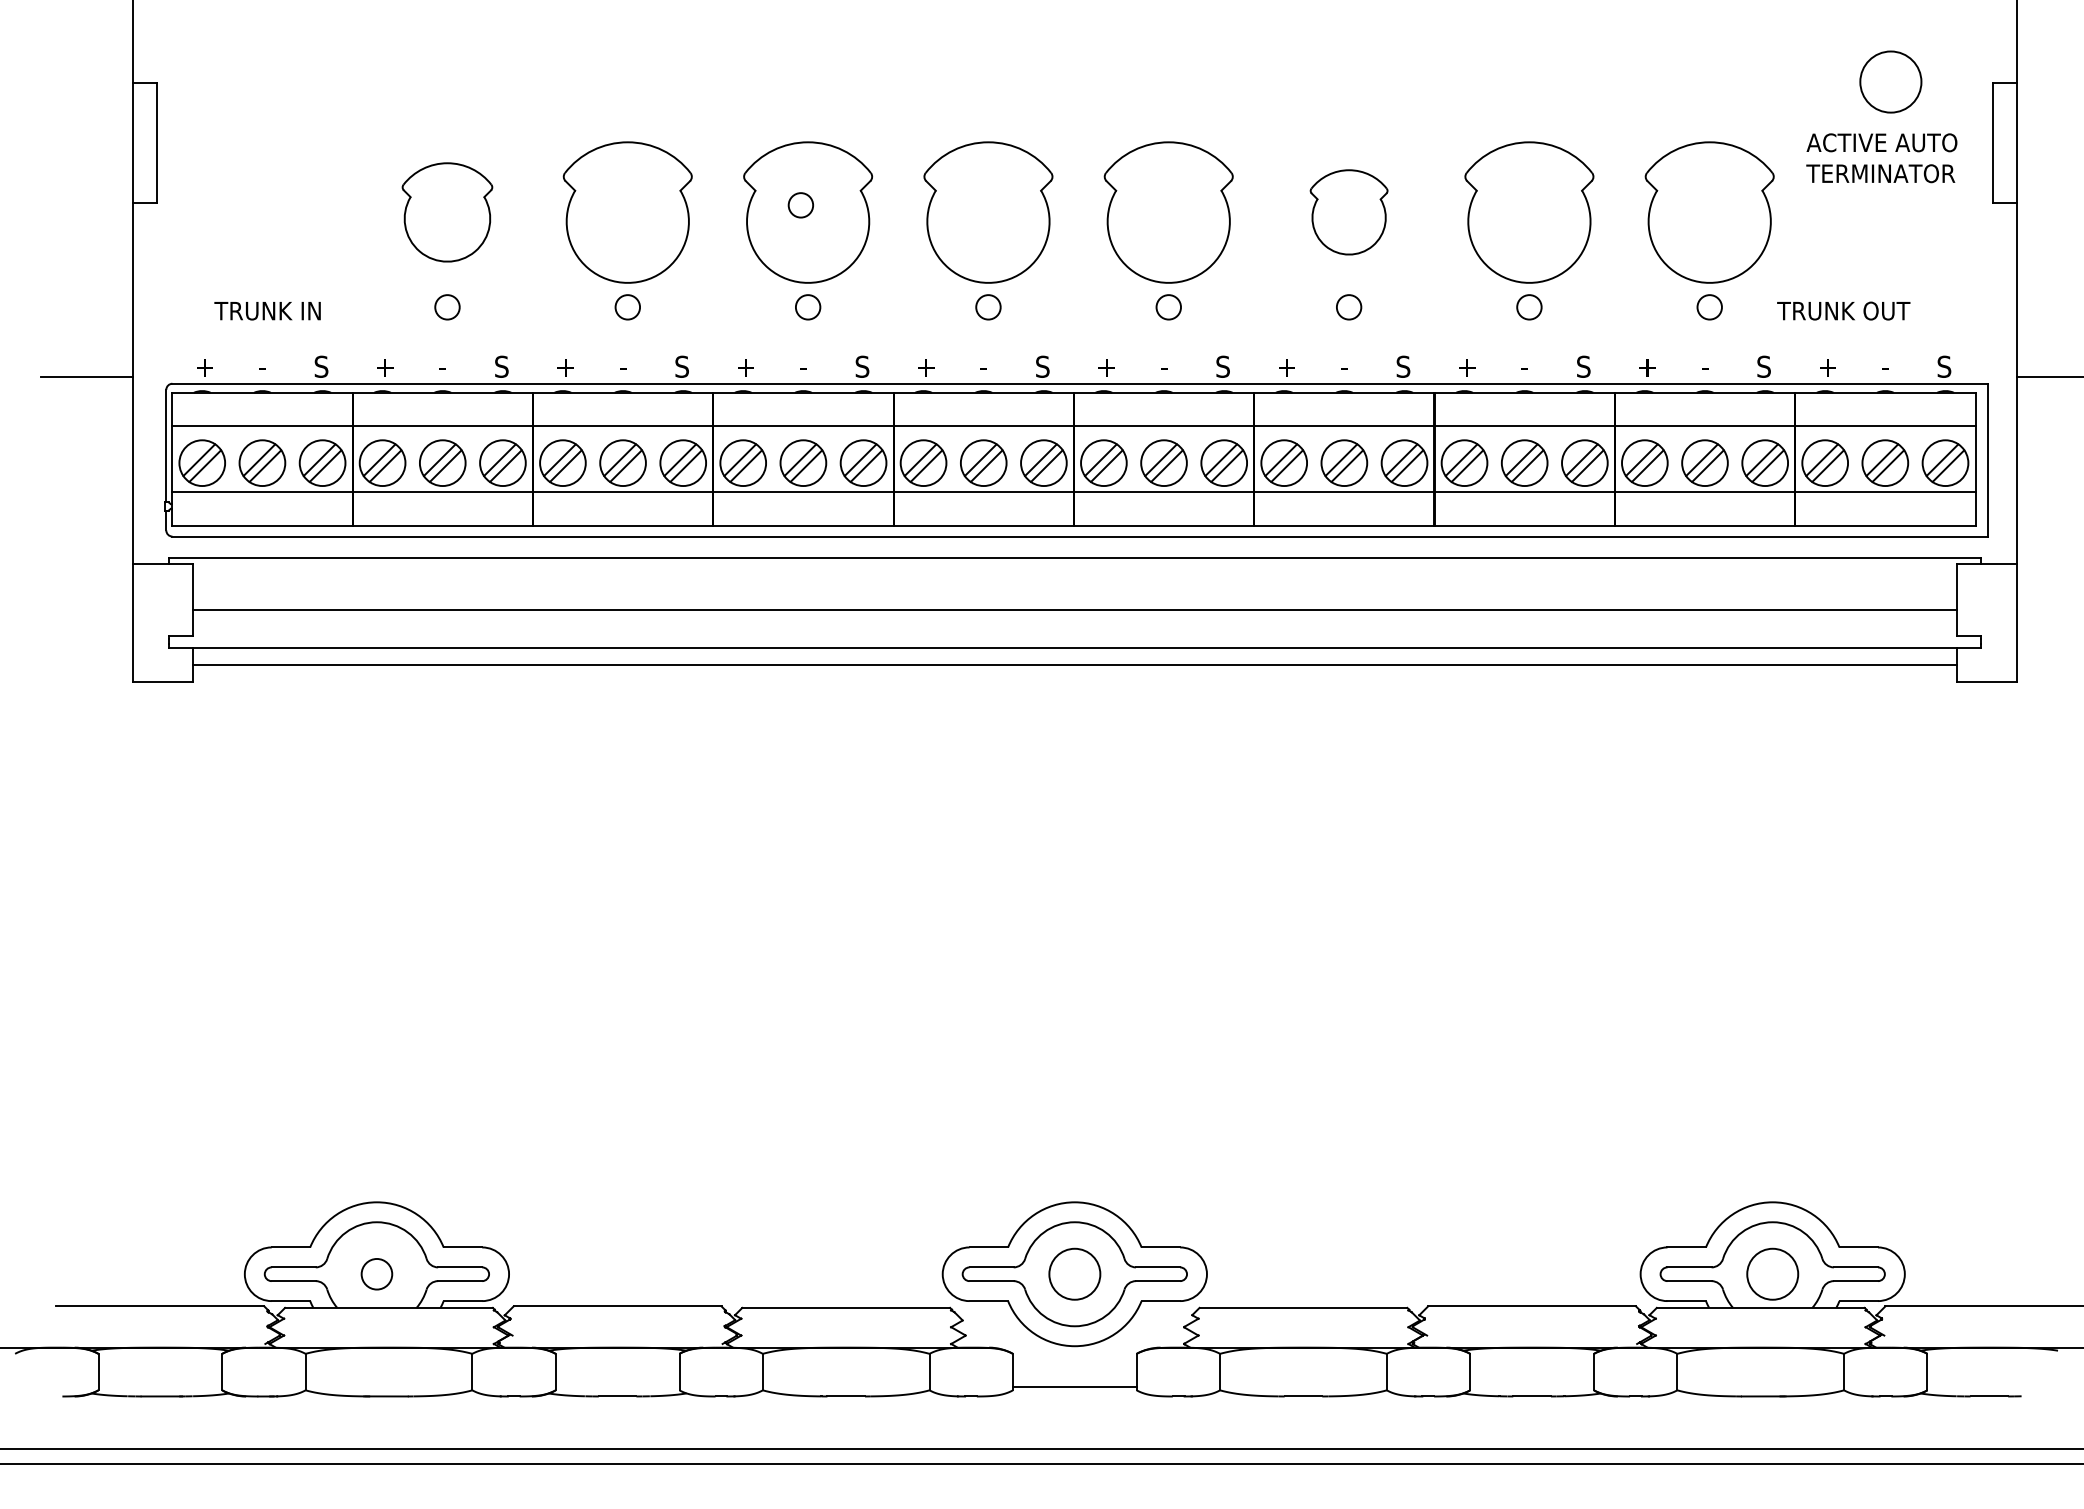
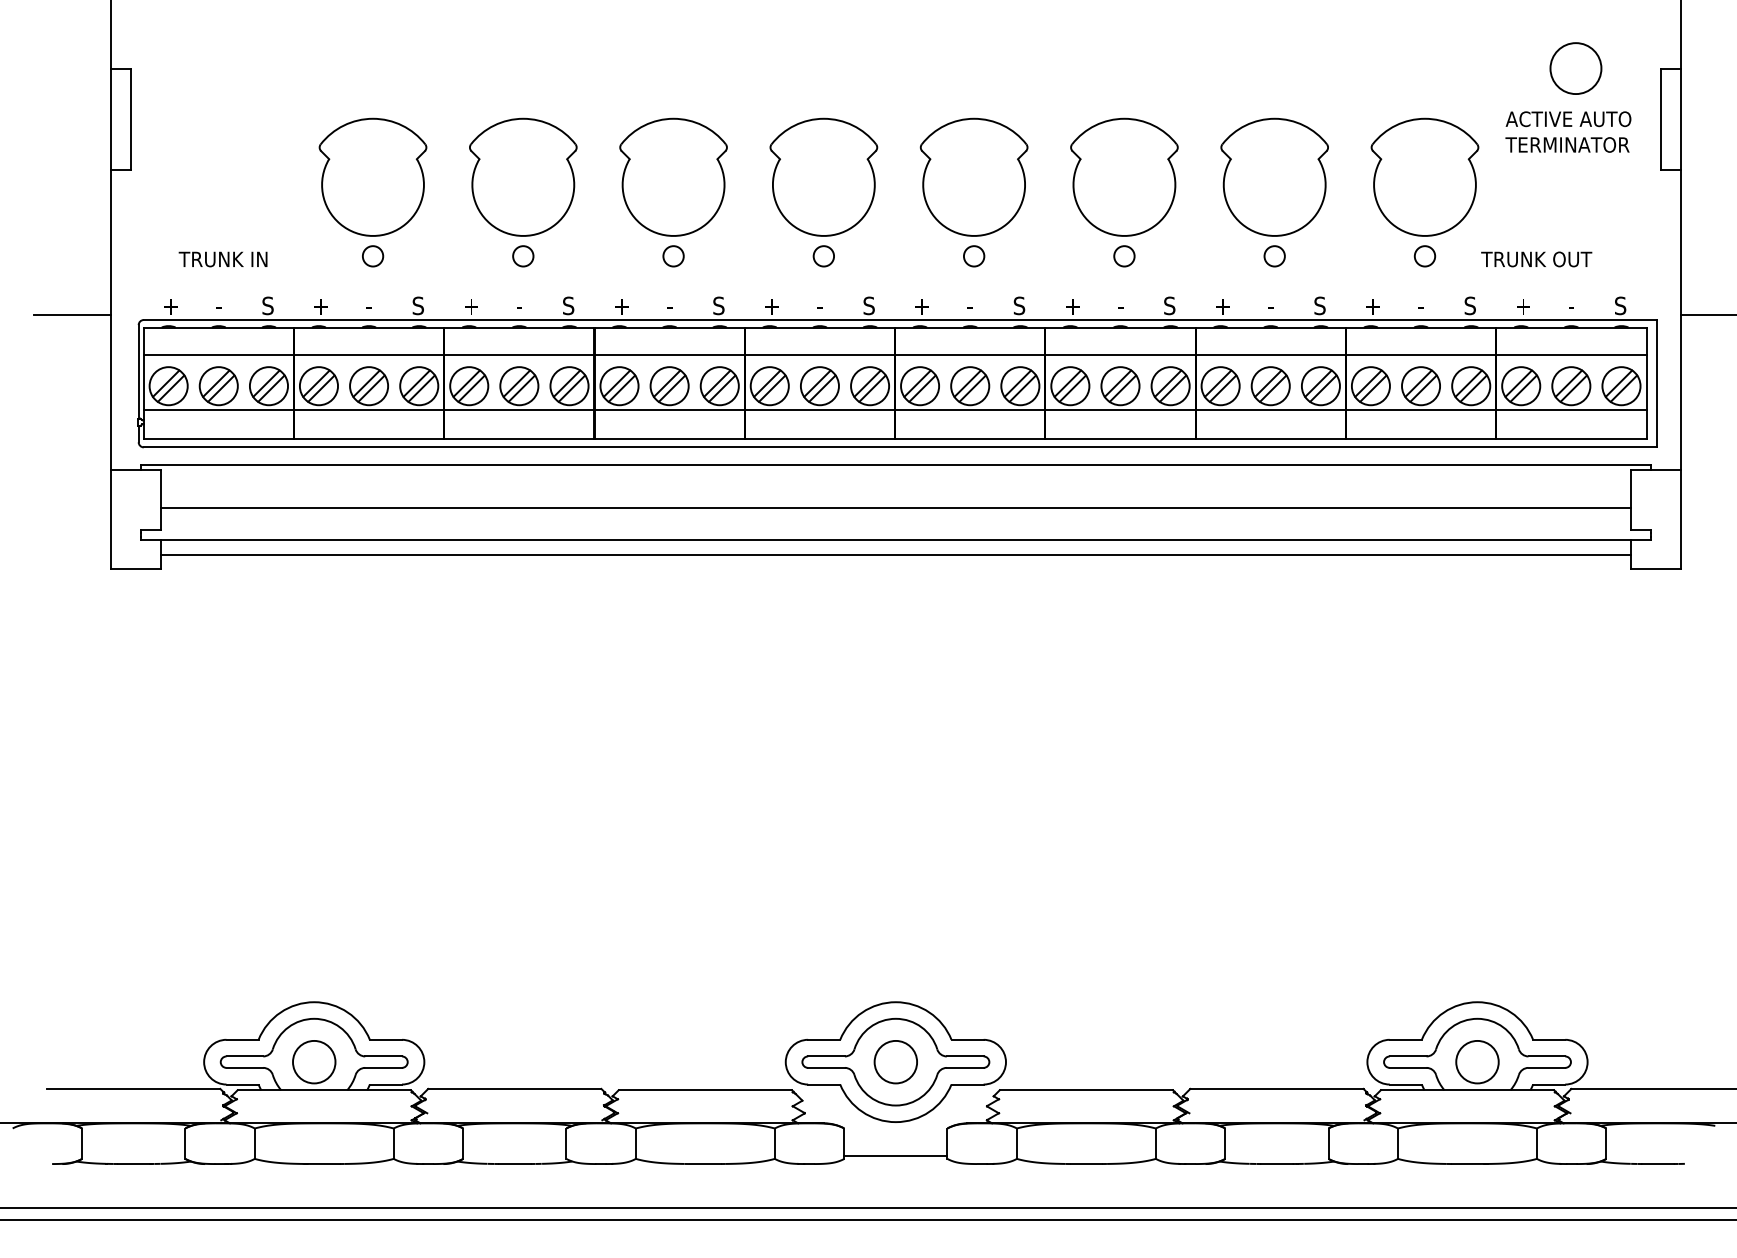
circle: (800, 205) -> (667, 171), removed
part: (446, 211) -> (372, 176), size x1.43
part: (1349, 211) -> (1124, 176), size x1.67
circle: (377, 1273) -> (314, 1061), size x1.67

